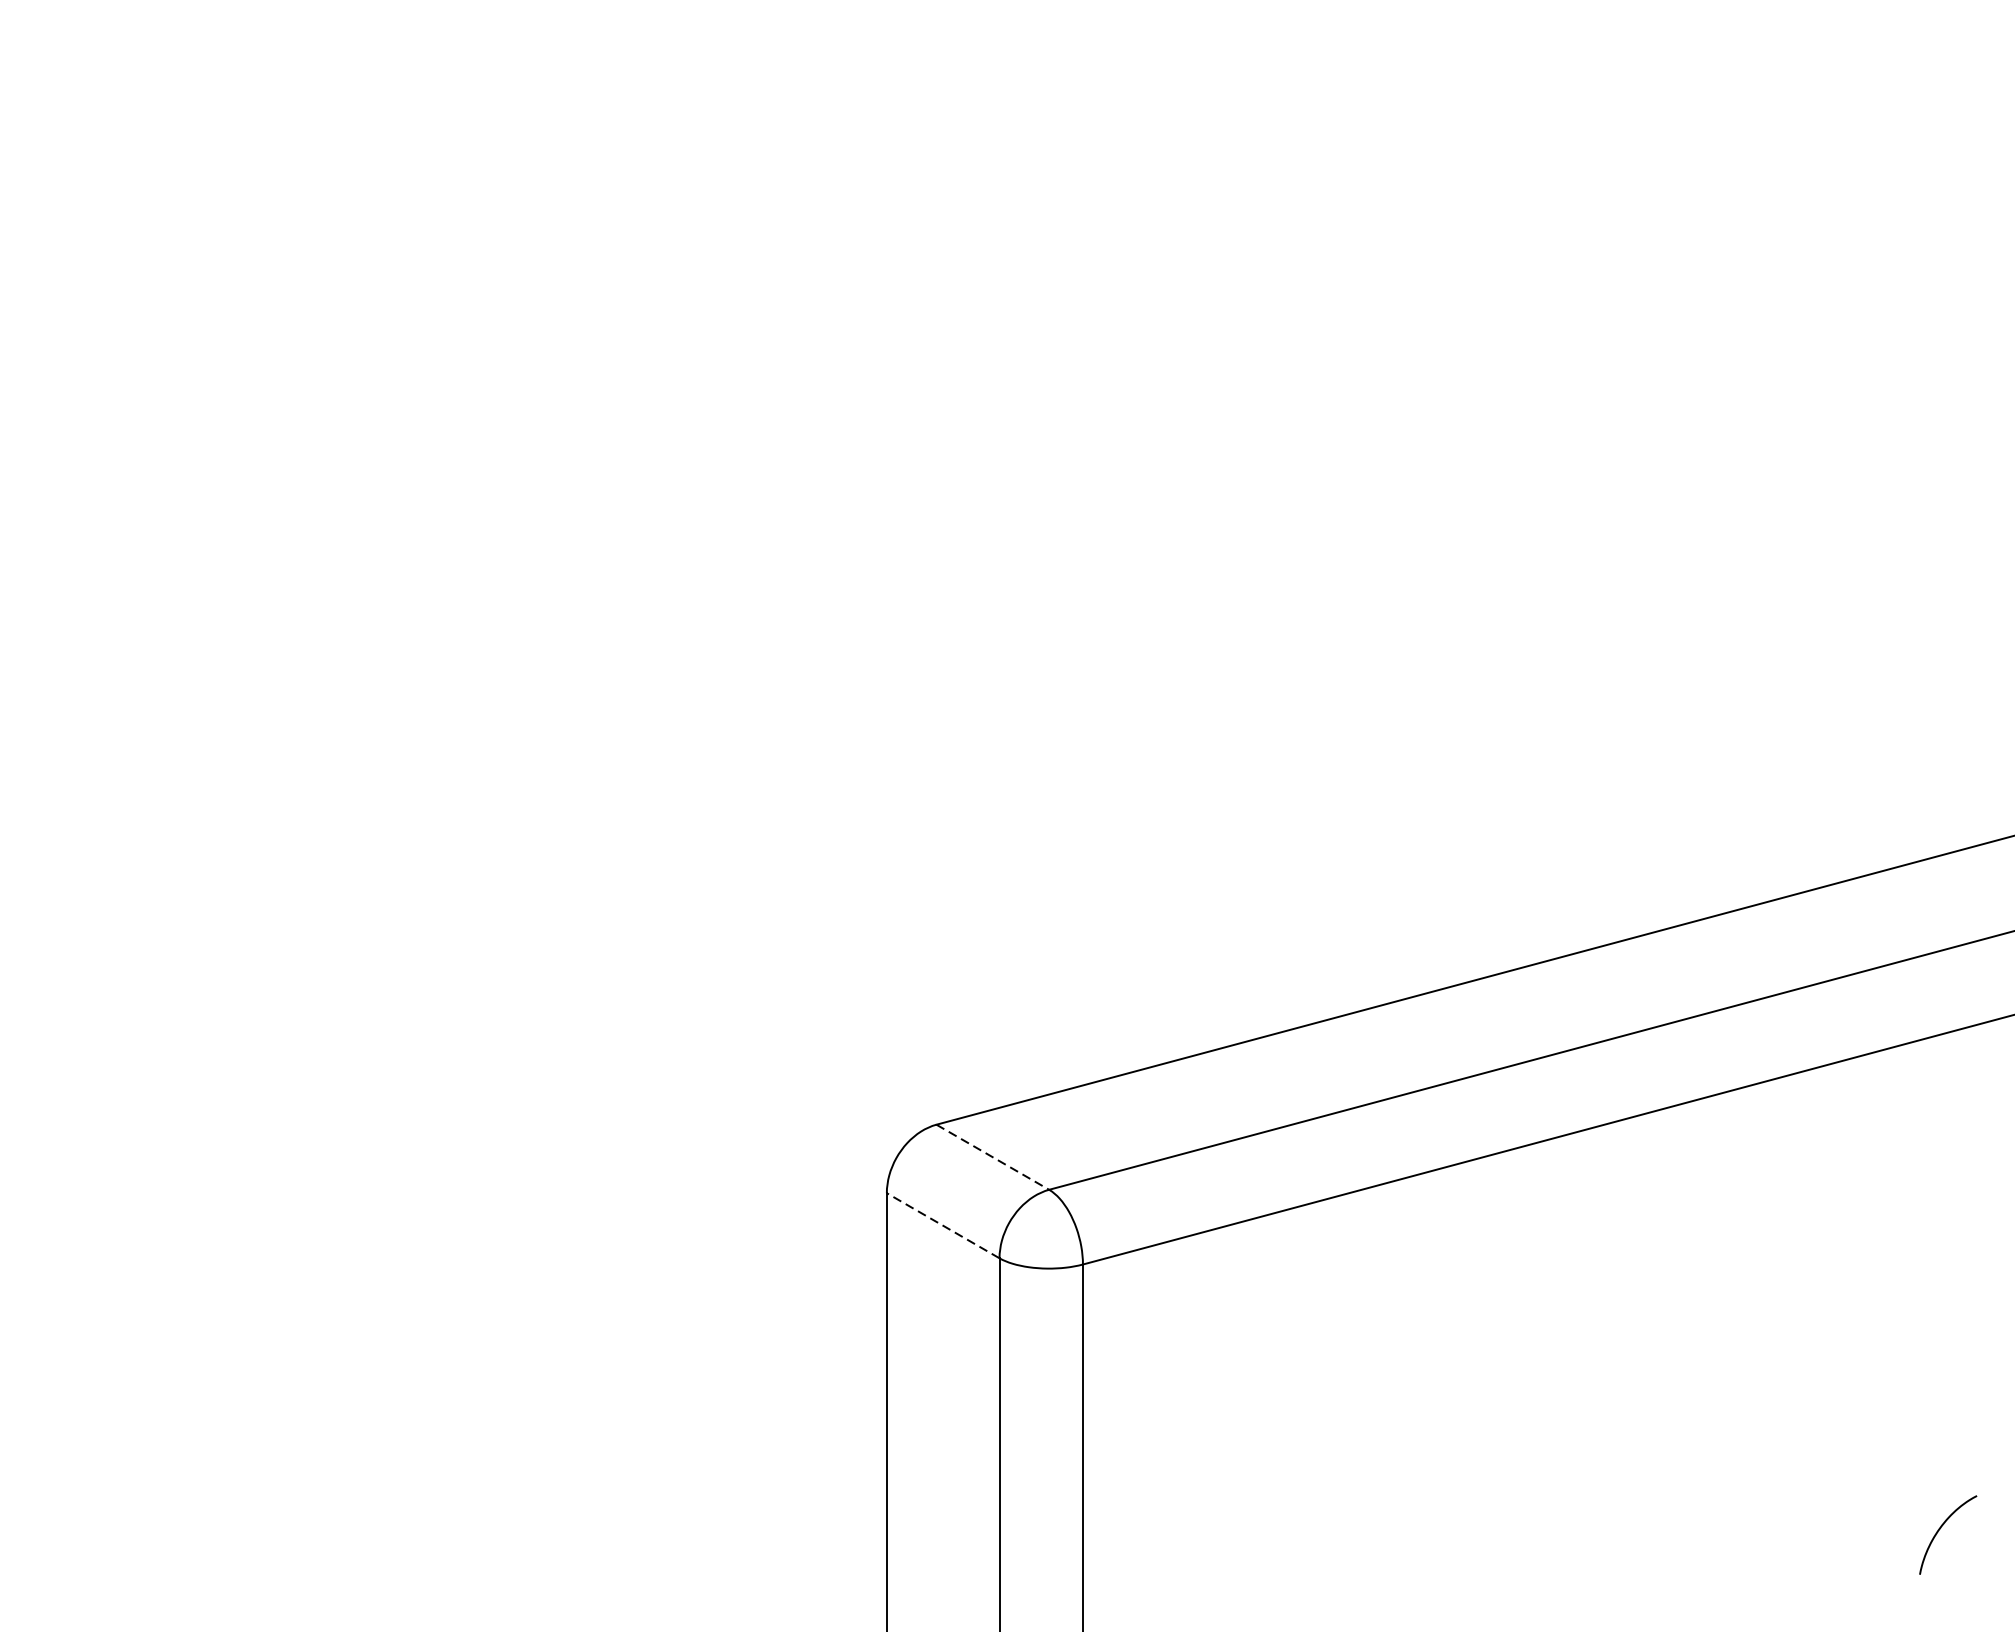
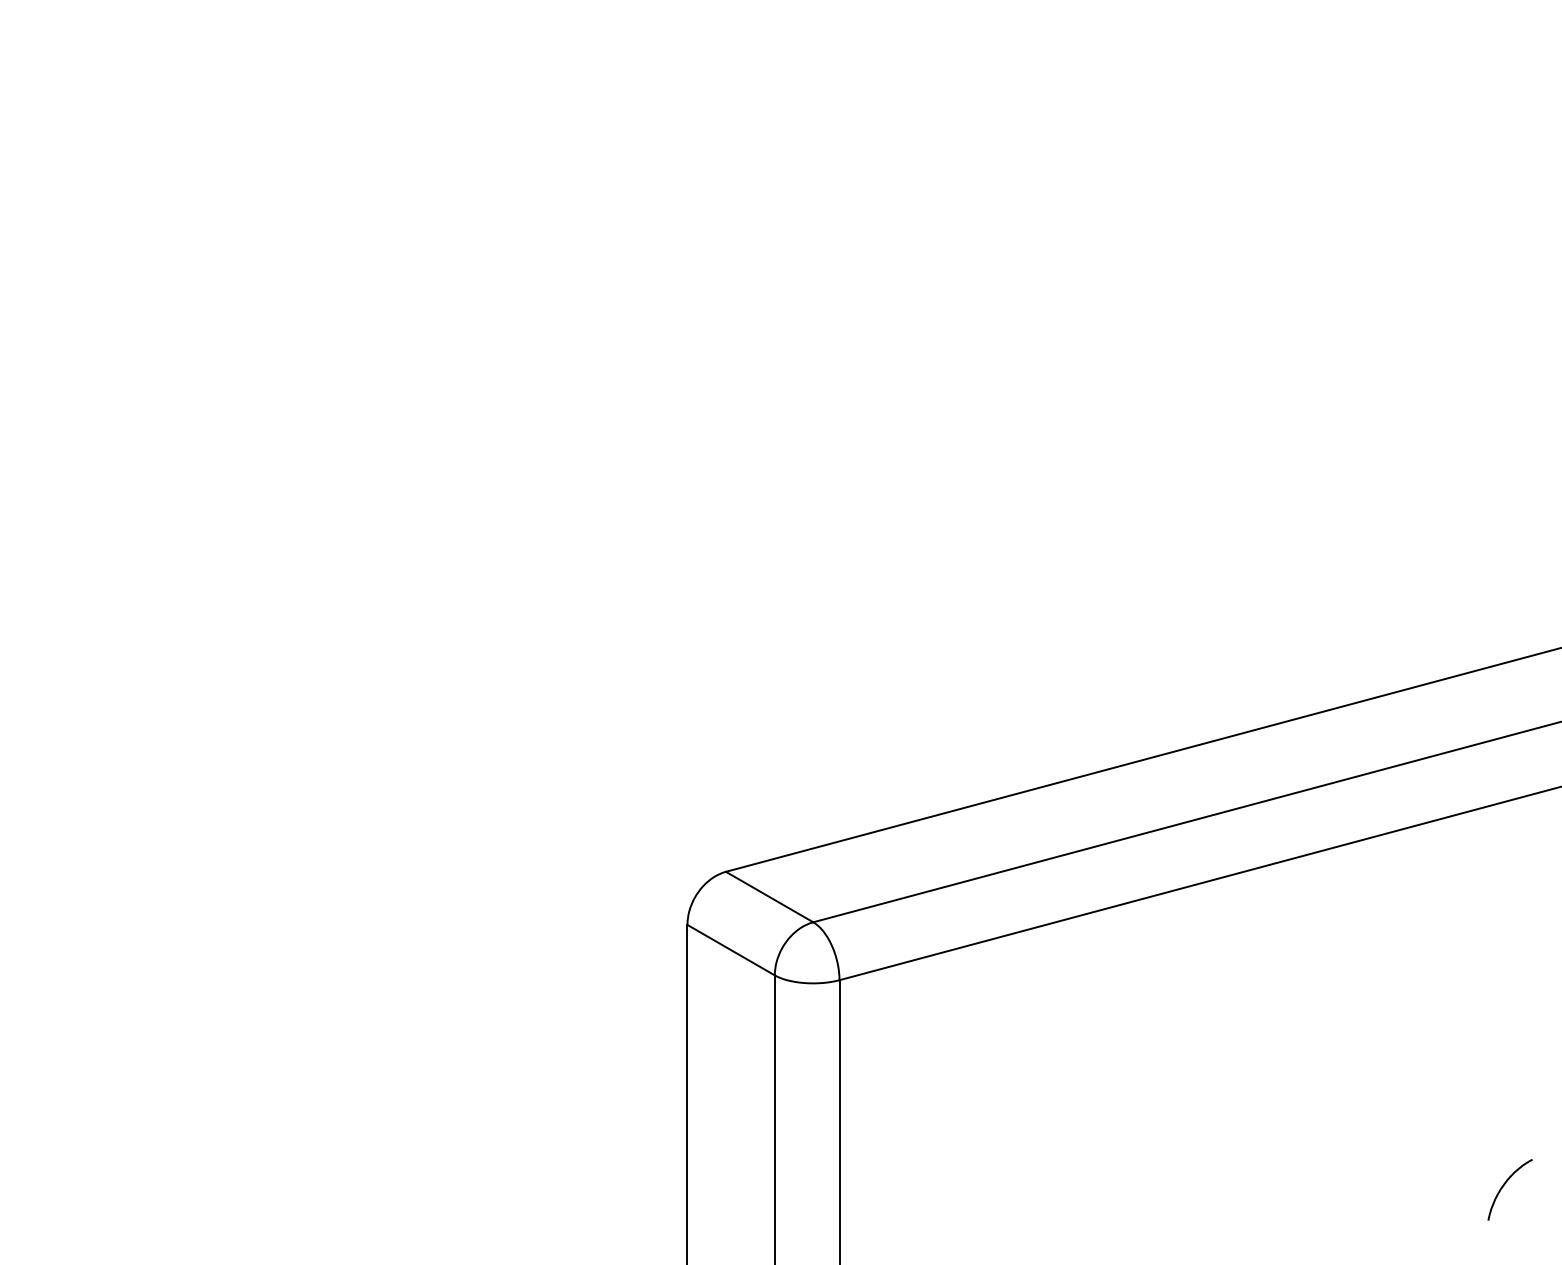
line: (993, 1157) -> (770, 897), dashed -> solid
line: (942, 1224) -> (730, 949), dashed -> solid

